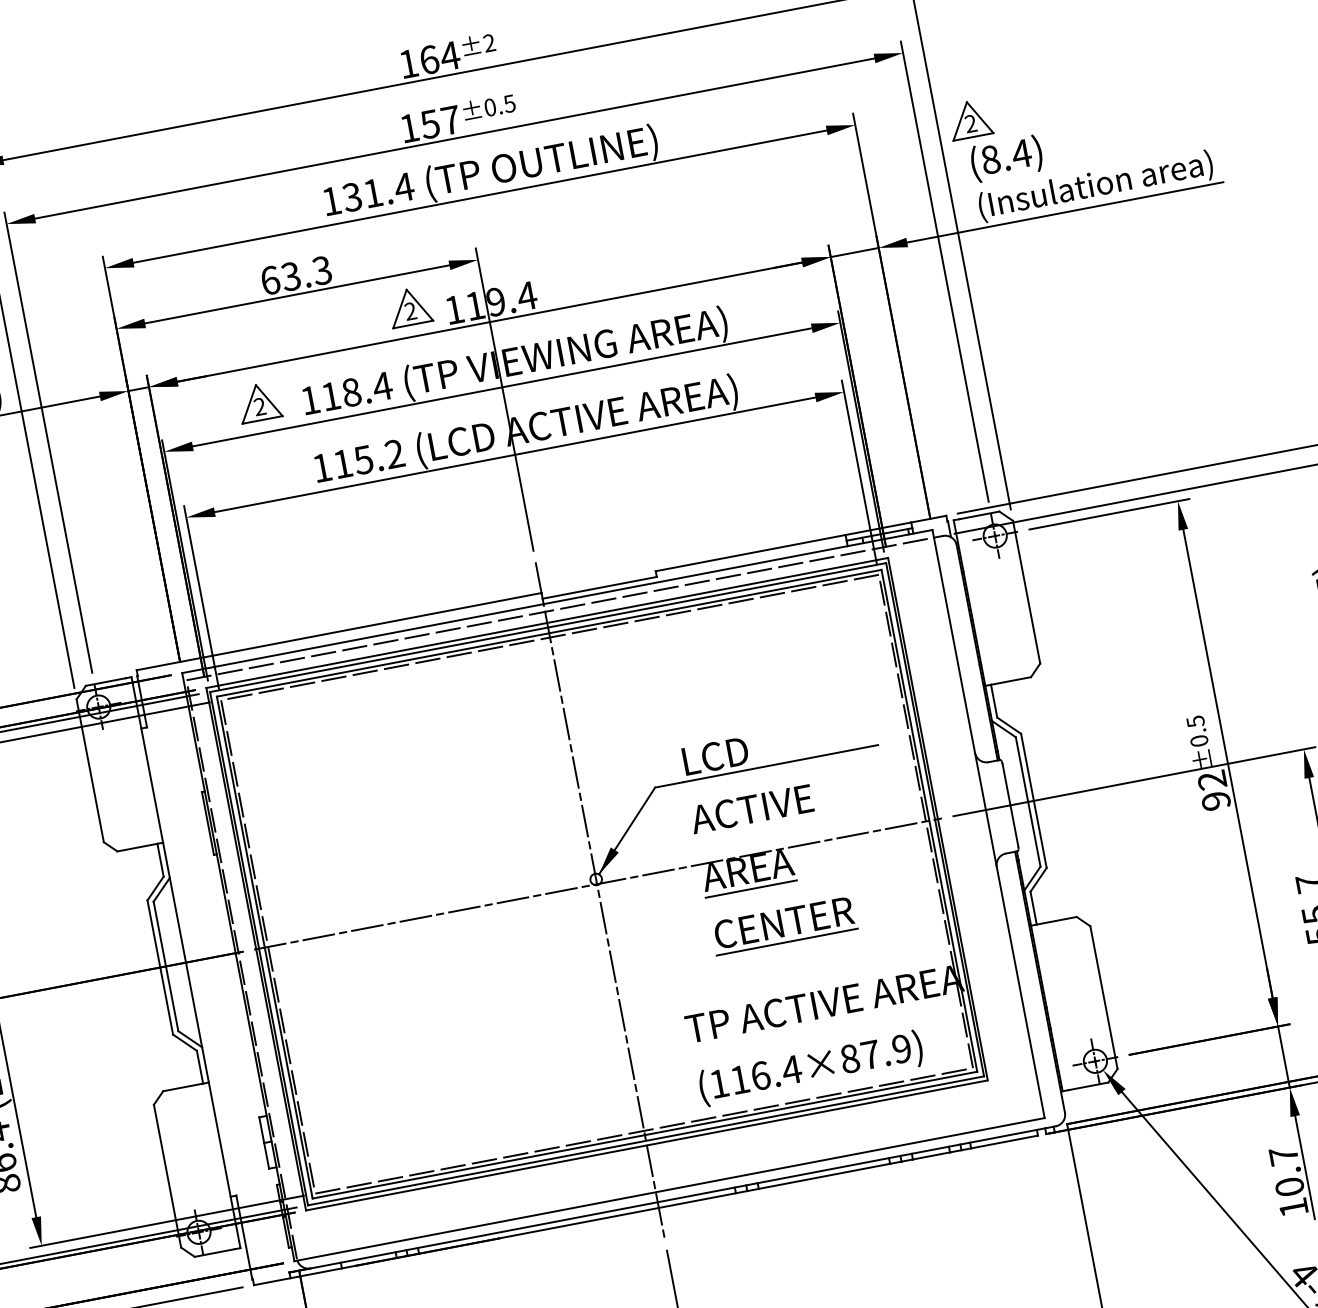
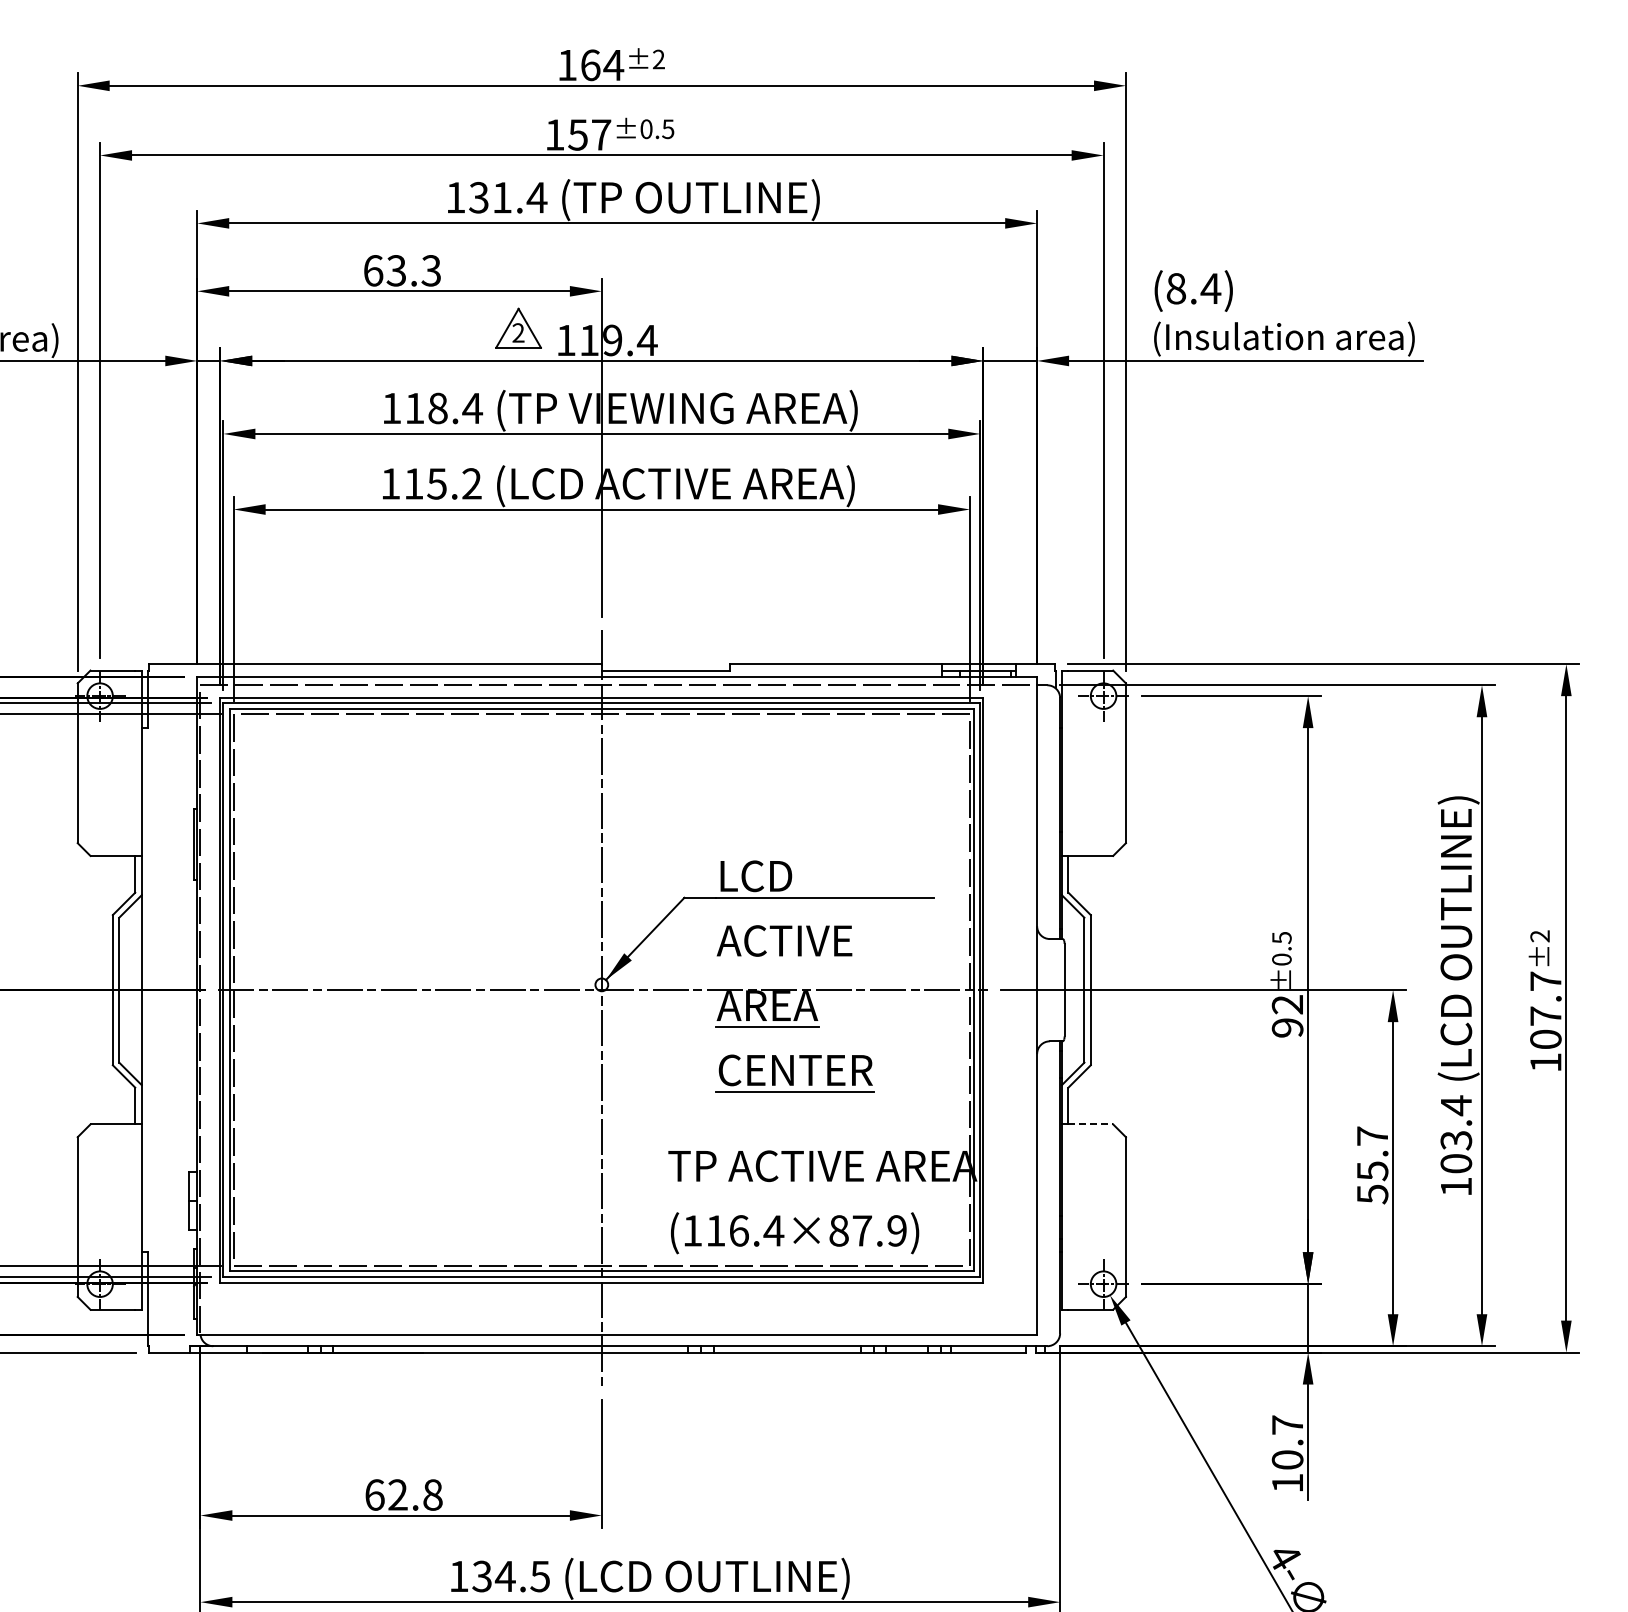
part: (970, 118) -> (1162, 240), removed
part: (258, 401) -> (335, 399), removed
line: (1057, 920) -> (1091, 1124), solid -> dashed

